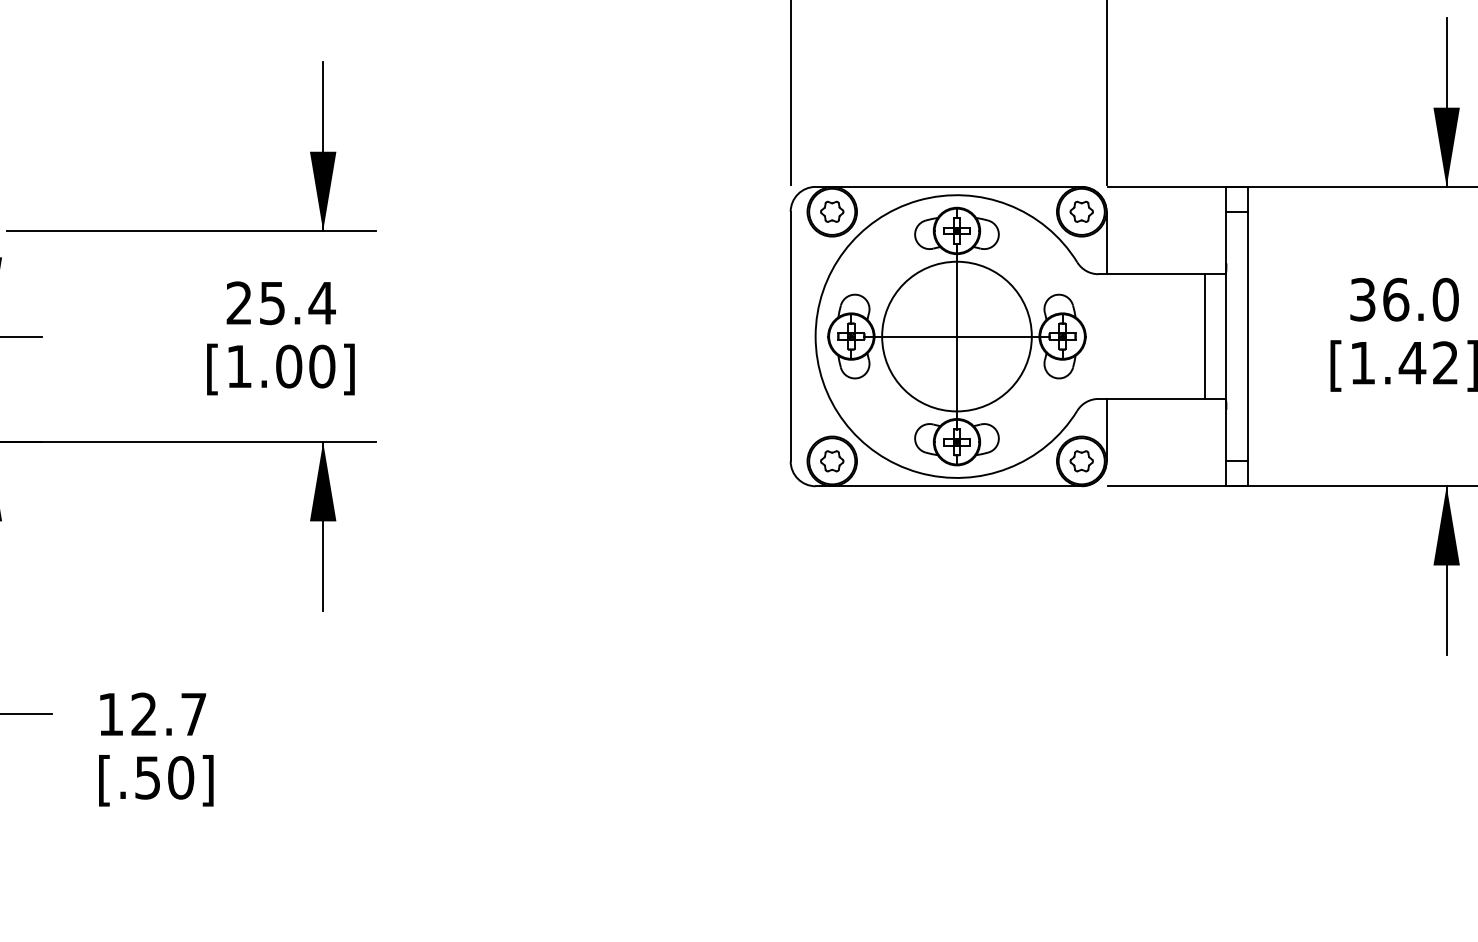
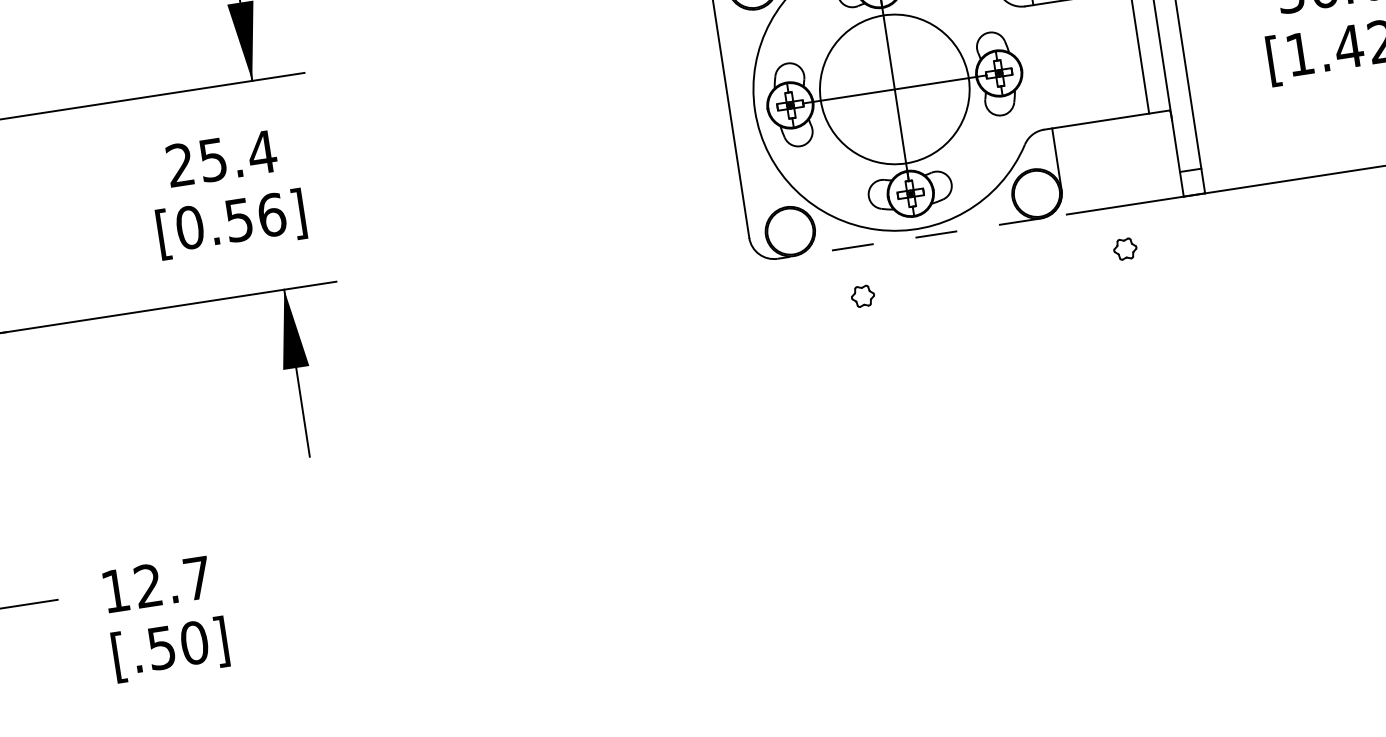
text: (280, 366) -> (230, 221), [1.00] -> [0.56]
part: (832, 461) -> (863, 296), moved
part: (1081, 461) -> (1125, 249), moved
line: (948, 486) -> (909, 238), solid -> dashed

